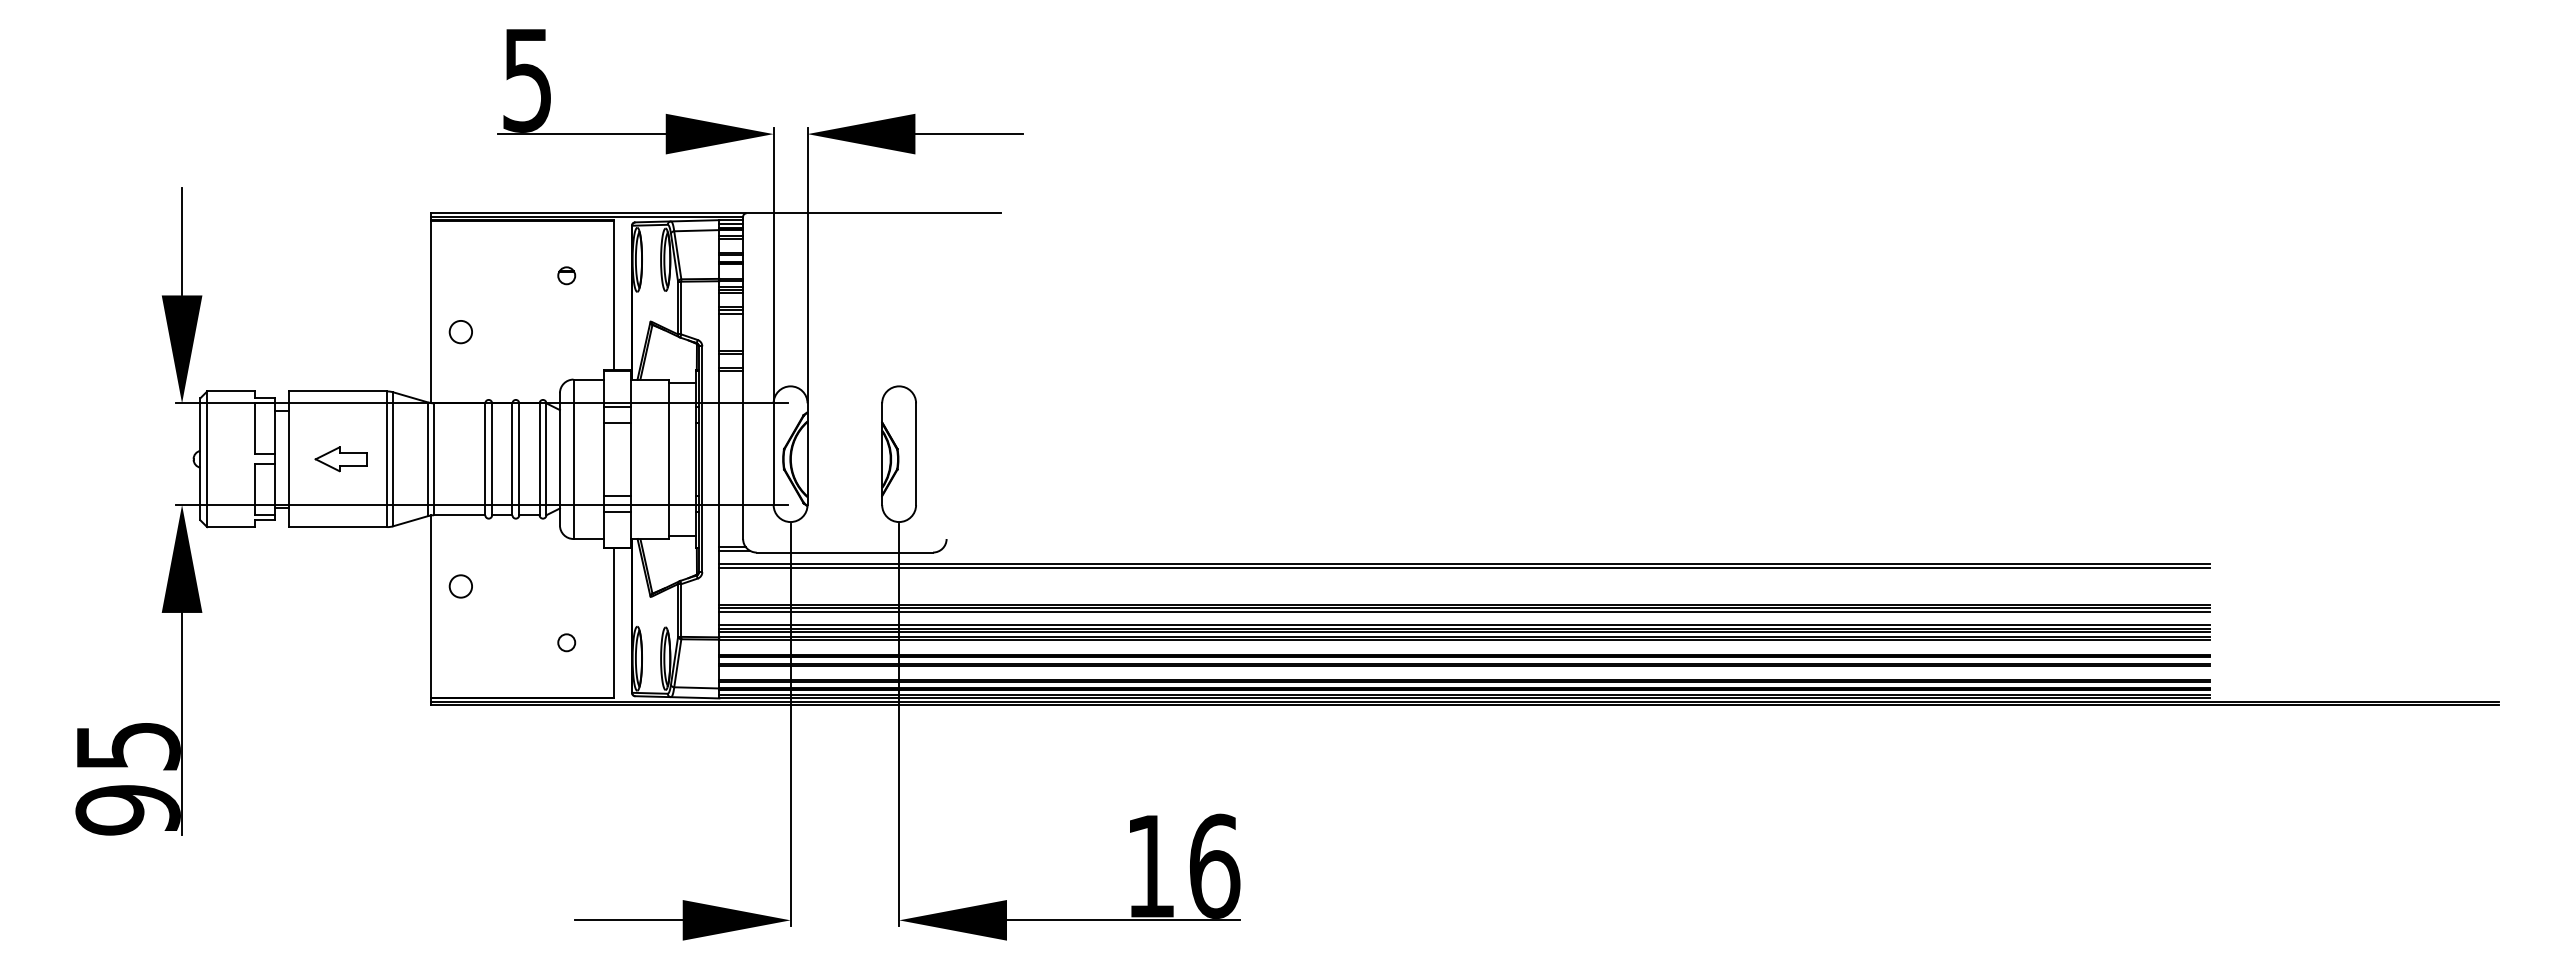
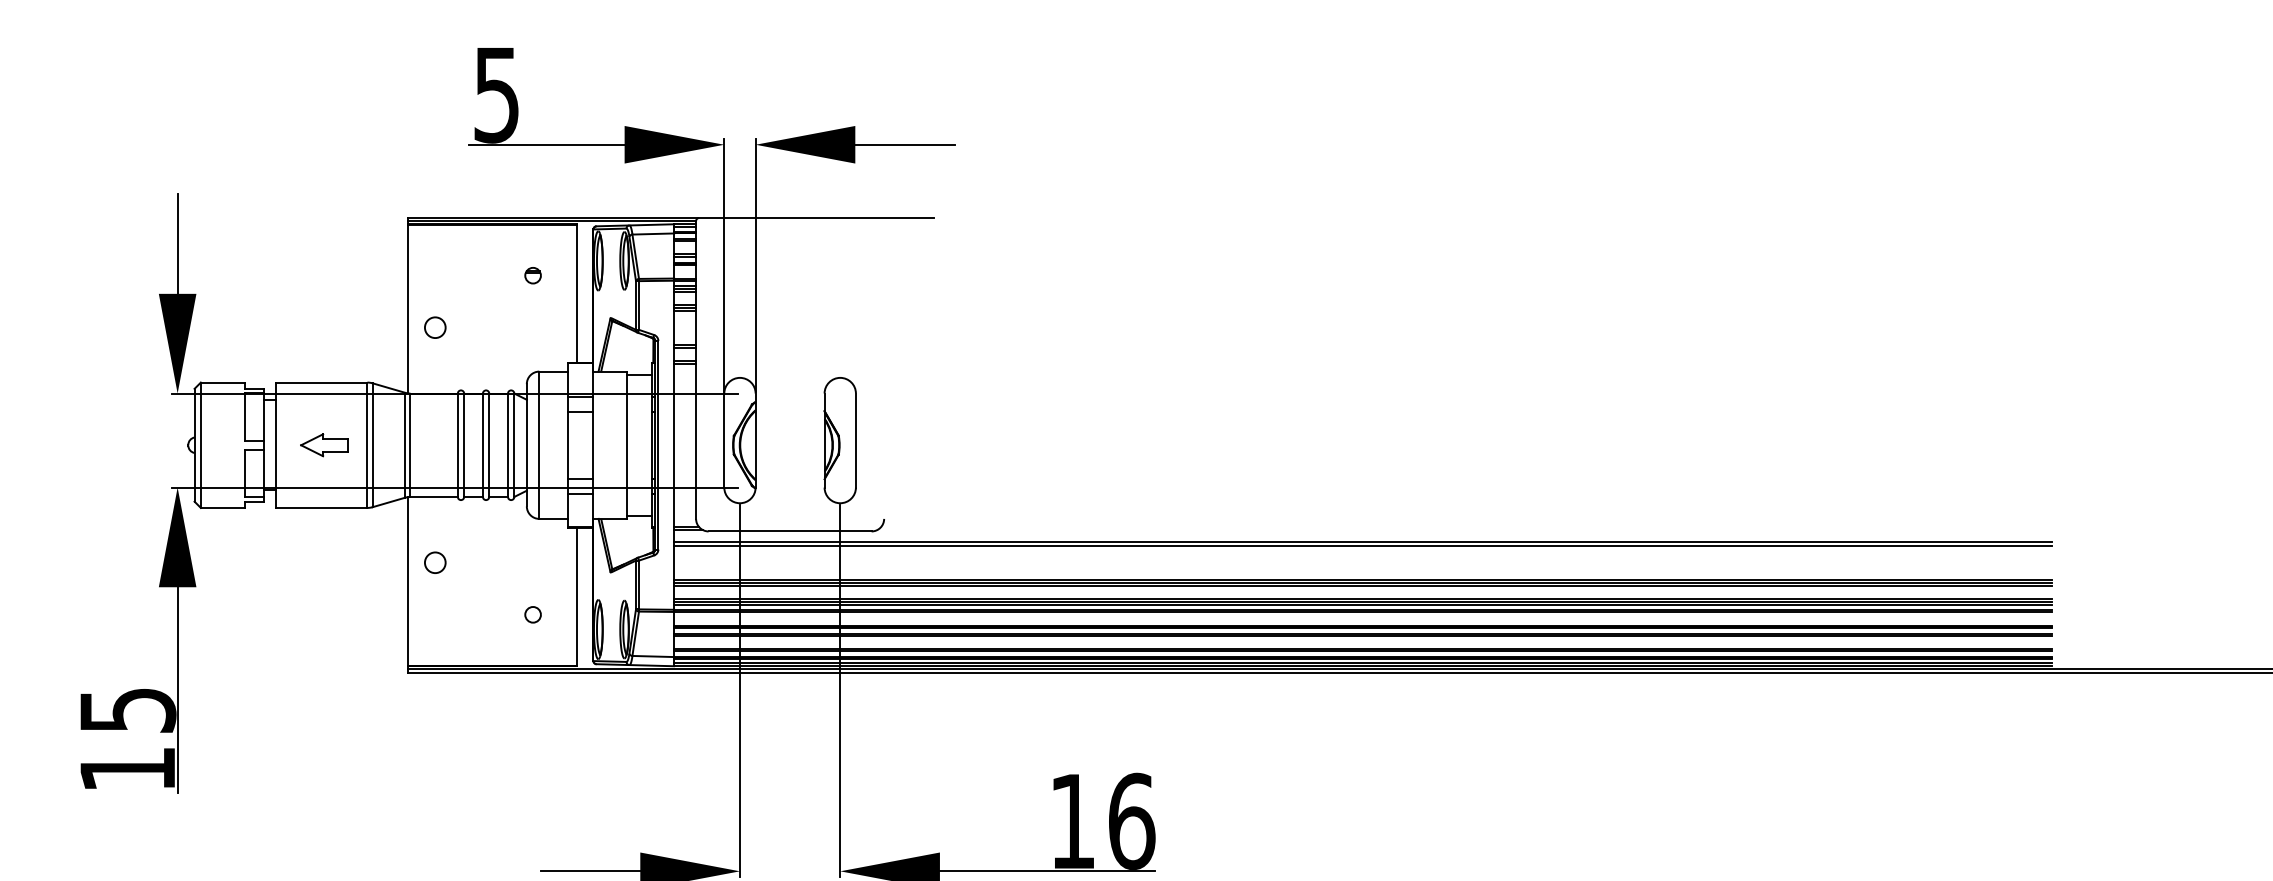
text: (127, 810) -> (127, 769), 95 -> 15

